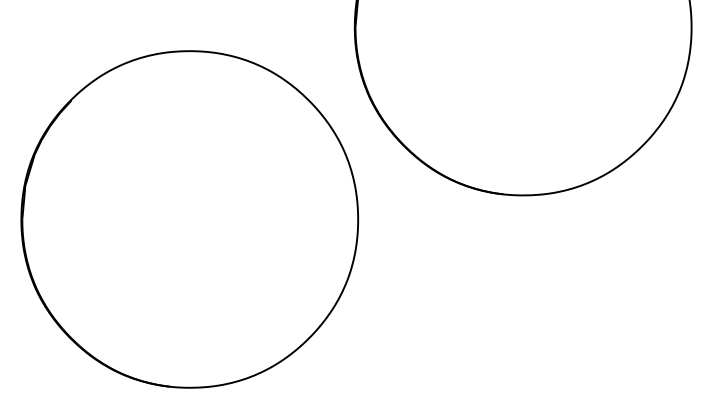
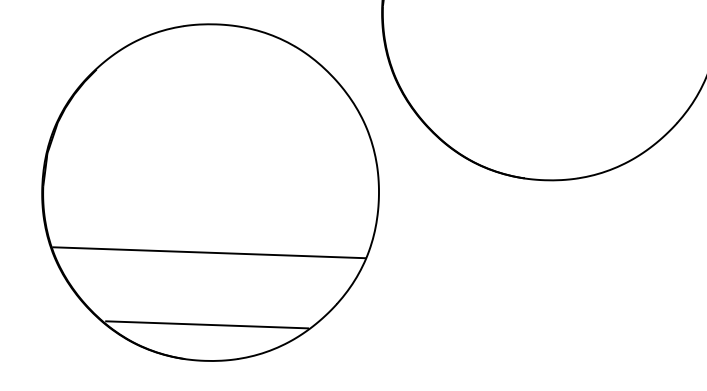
line: (190, 279) -> (209, 252), added
line: (190, 351) -> (206, 324), added

